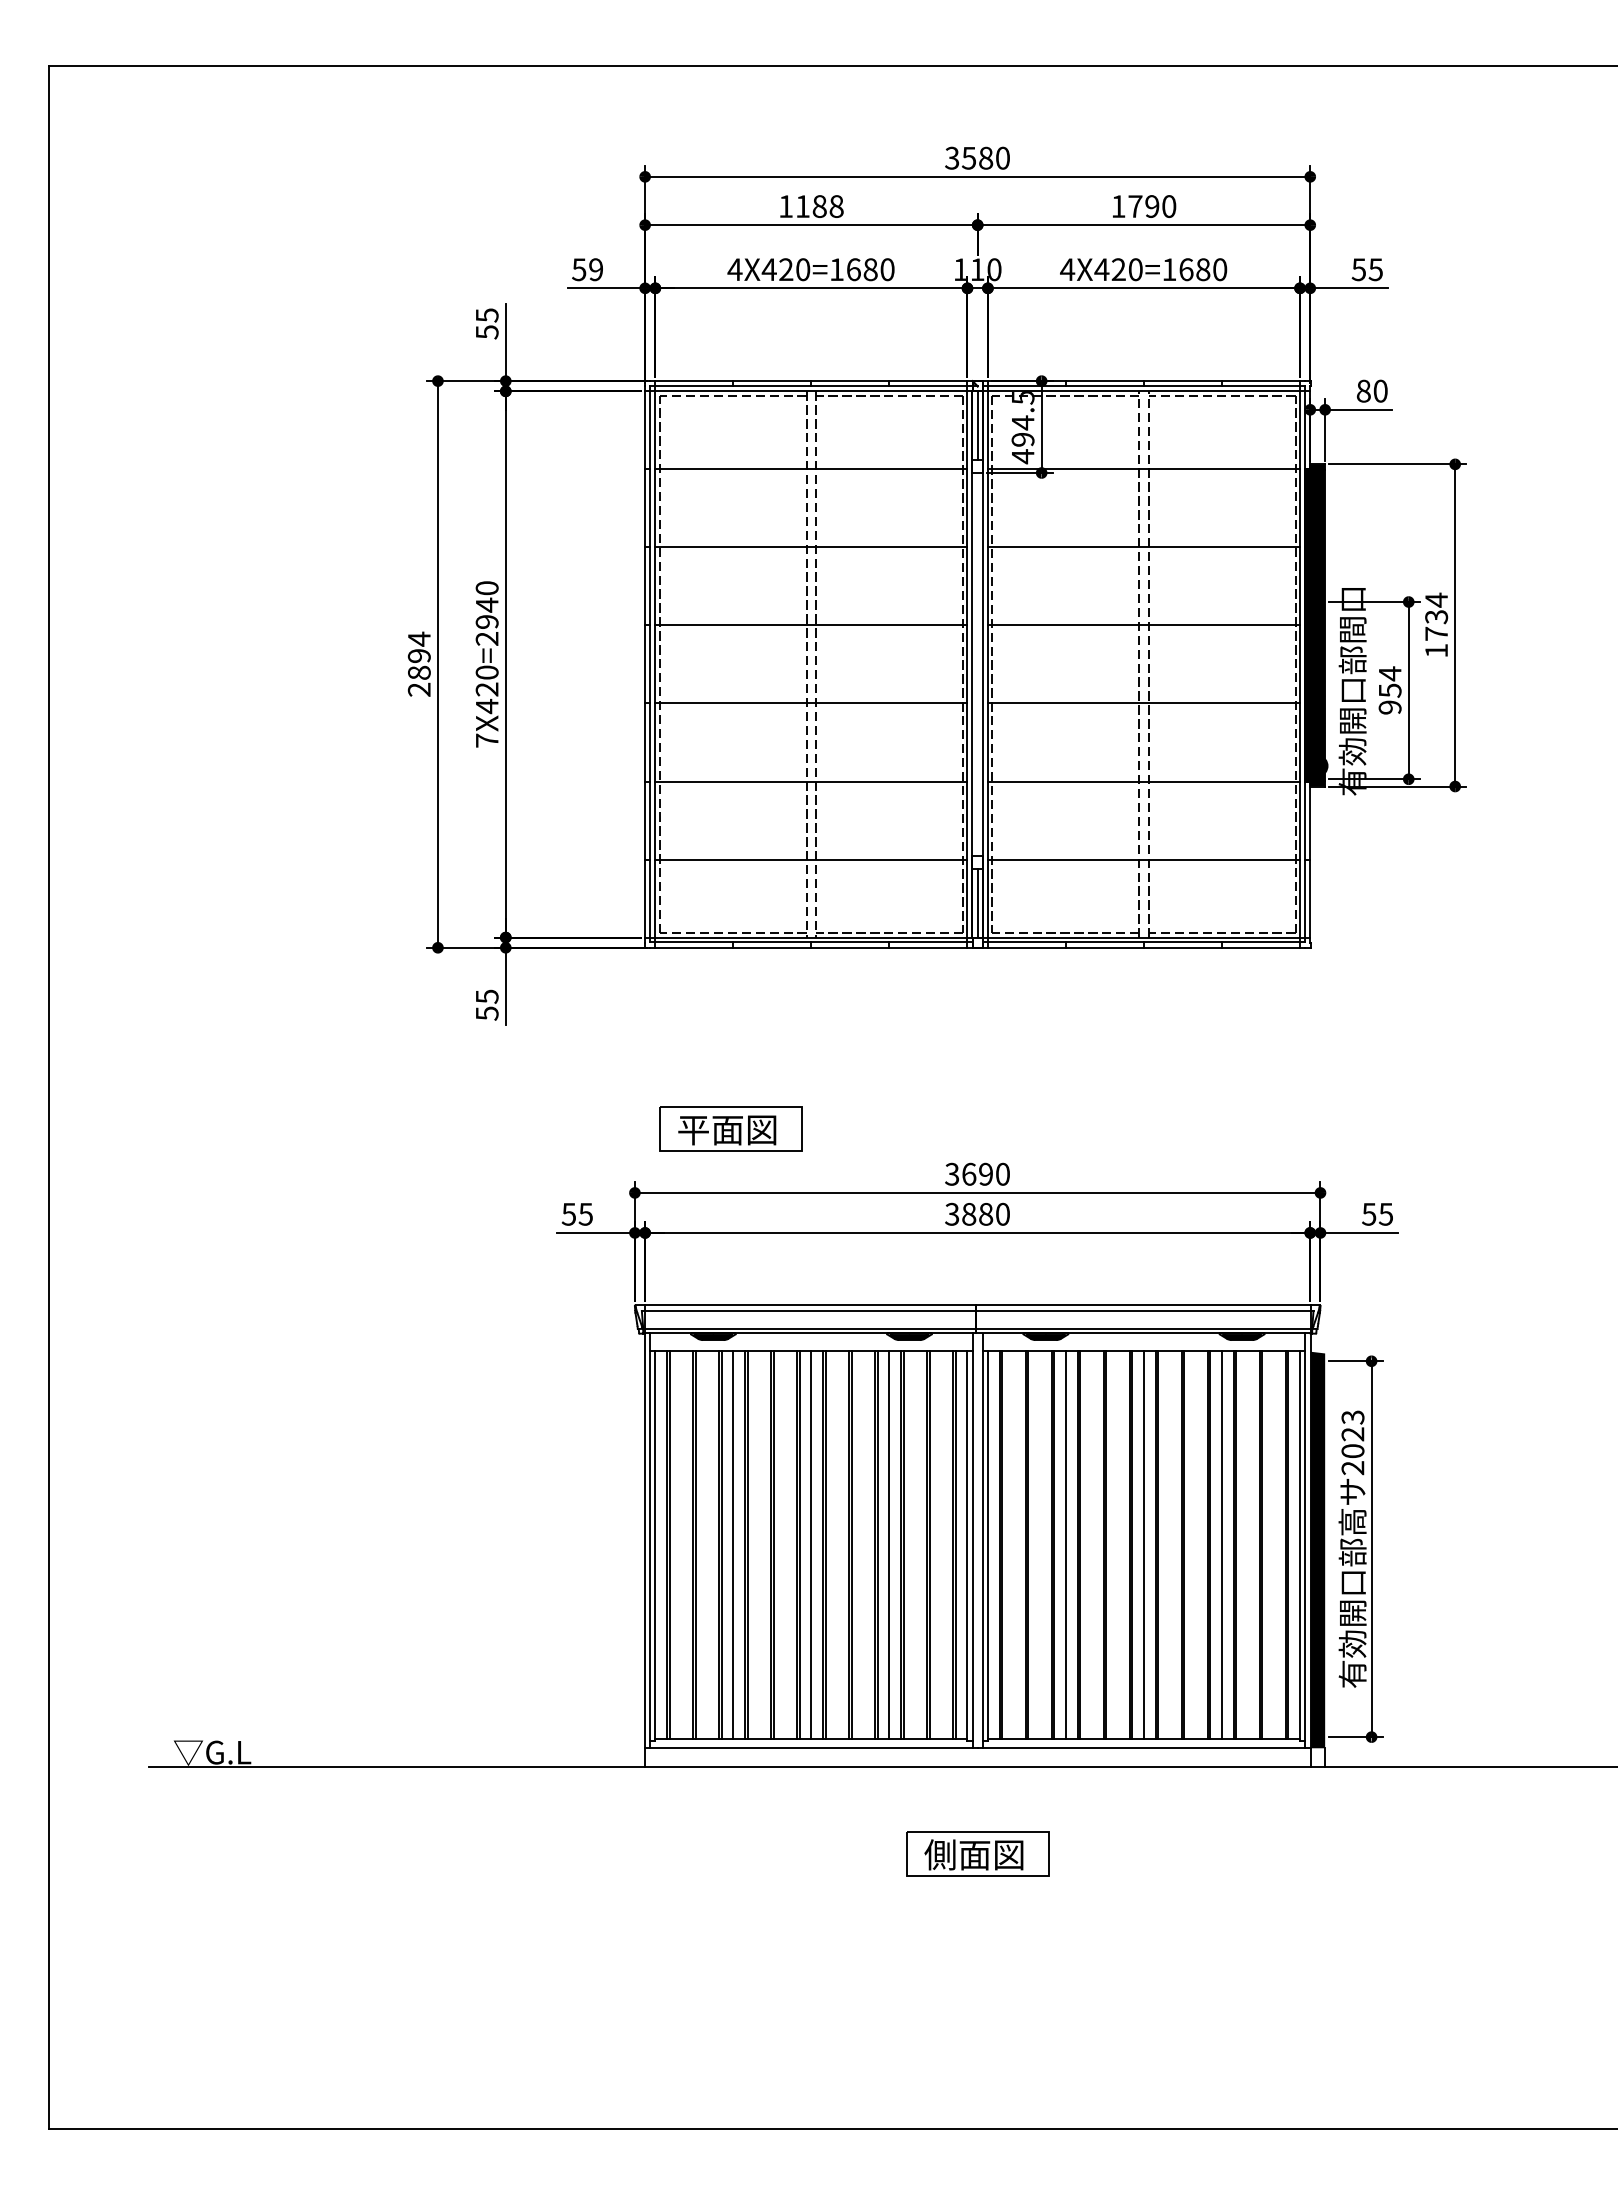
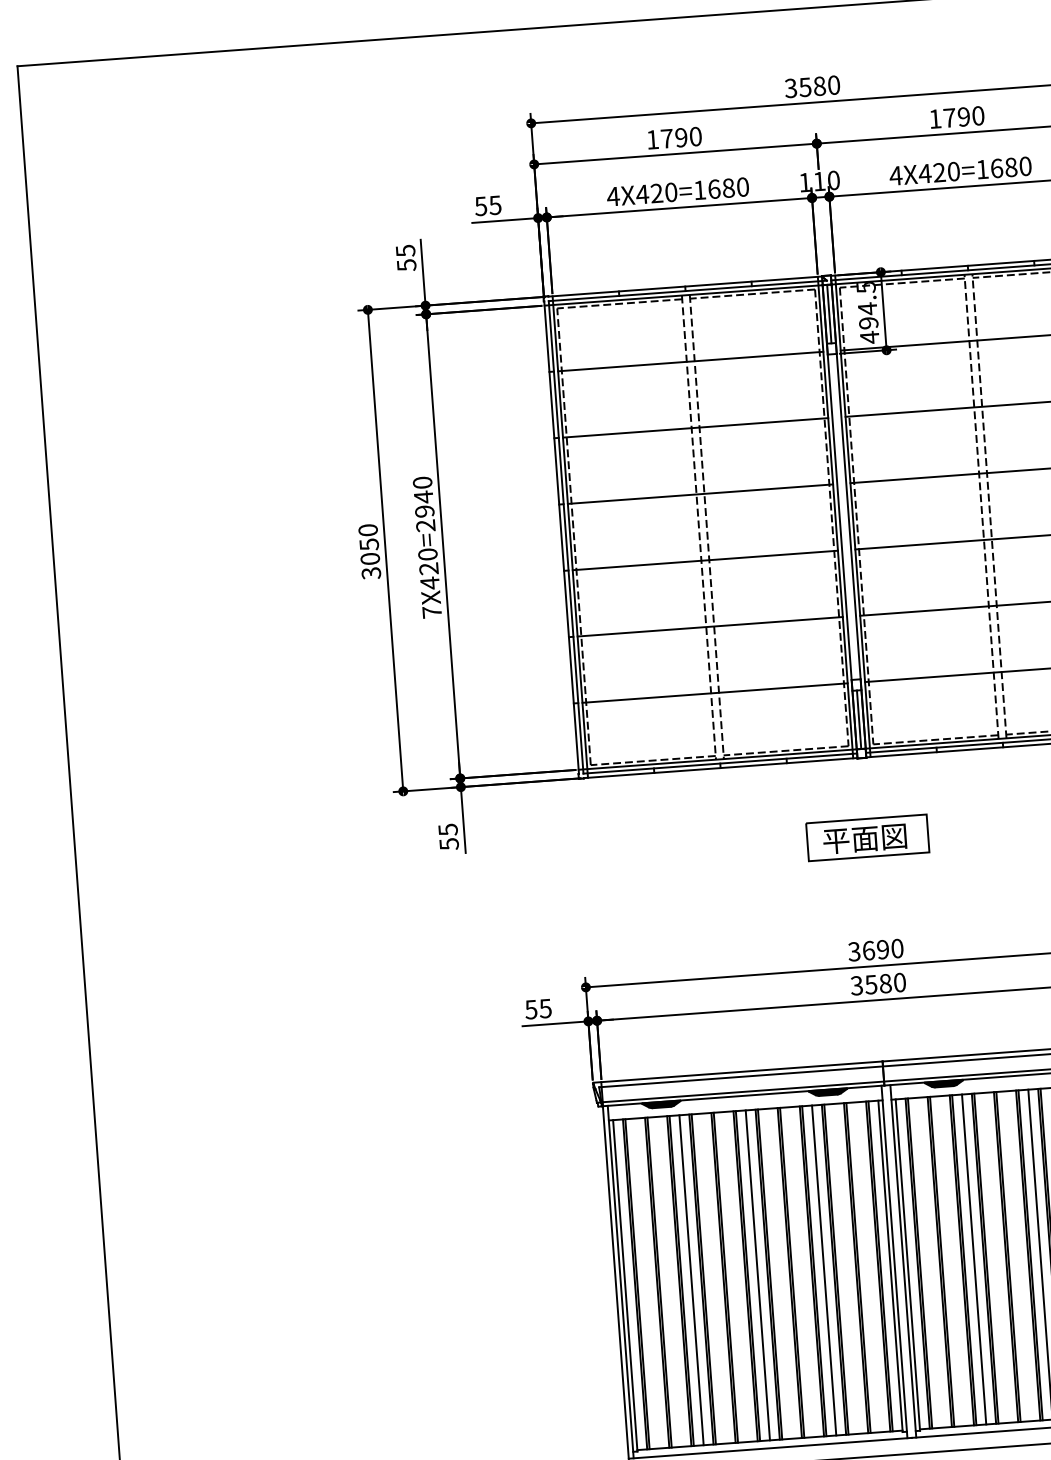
text: (819, 206) -> (681, 137), 1188 -> 1790
text: (595, 269) -> (494, 205), 59 -> 55
text: (418, 664) -> (369, 551), 2894 -> 3050
part: (730, 1128) -> (867, 837), moved
text: (969, 1214) -> (871, 984), 3880 -> 3580

